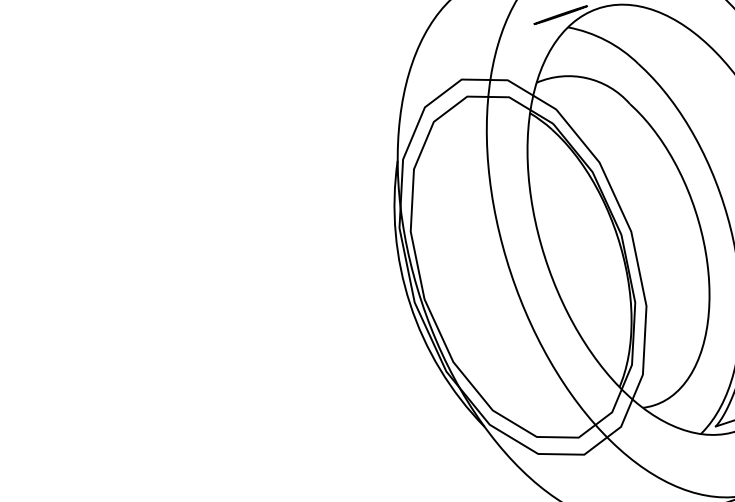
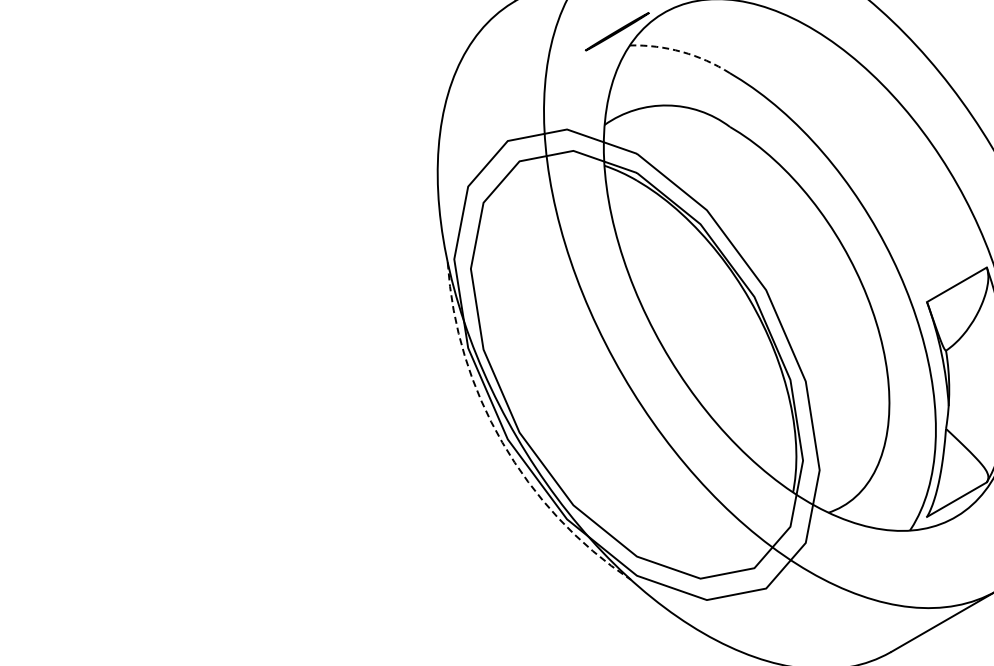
arc: (605, 40) -> (681, 51), solid -> dashed
arc: (410, 304) -> (502, 442), solid -> dashed

